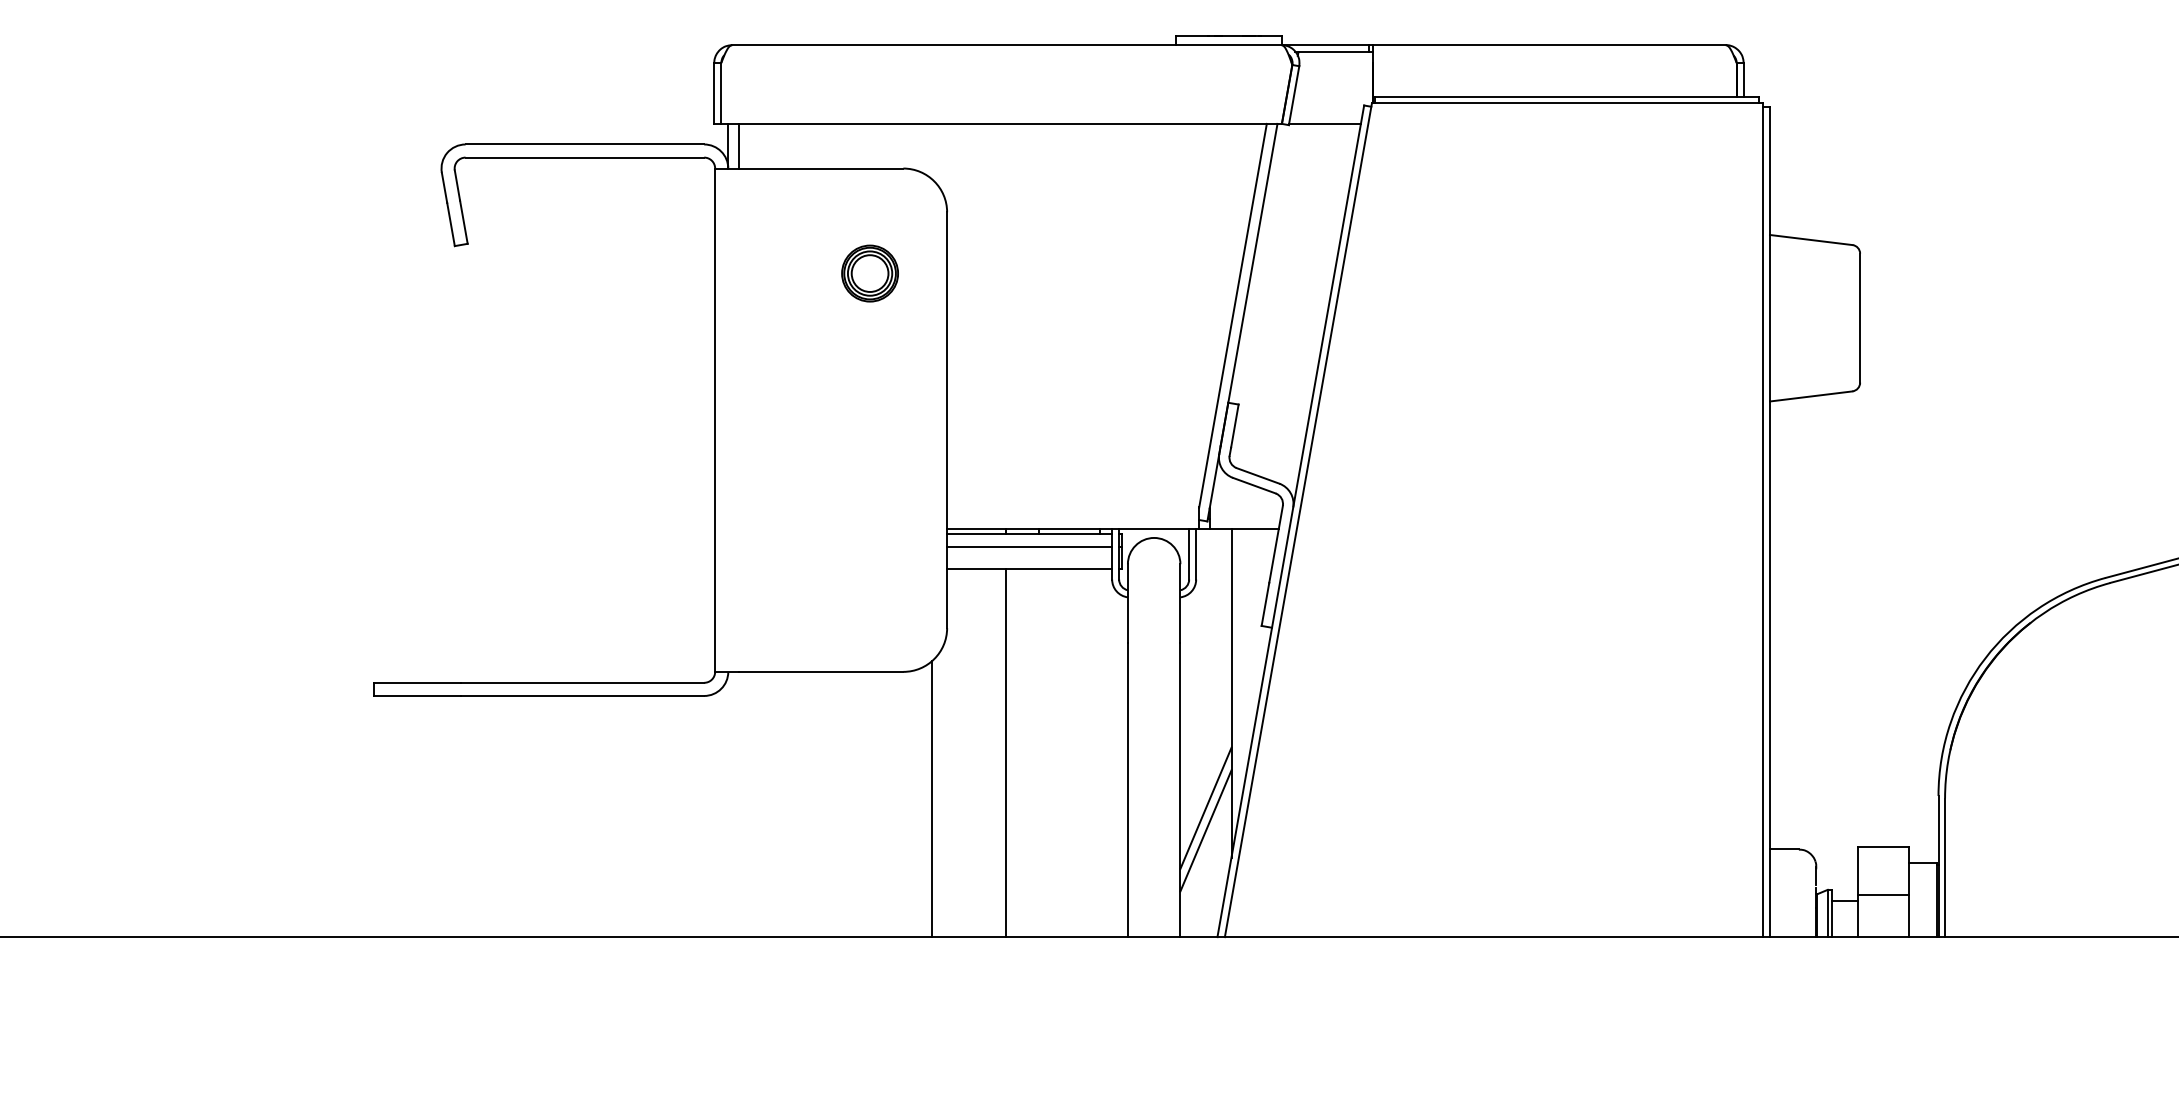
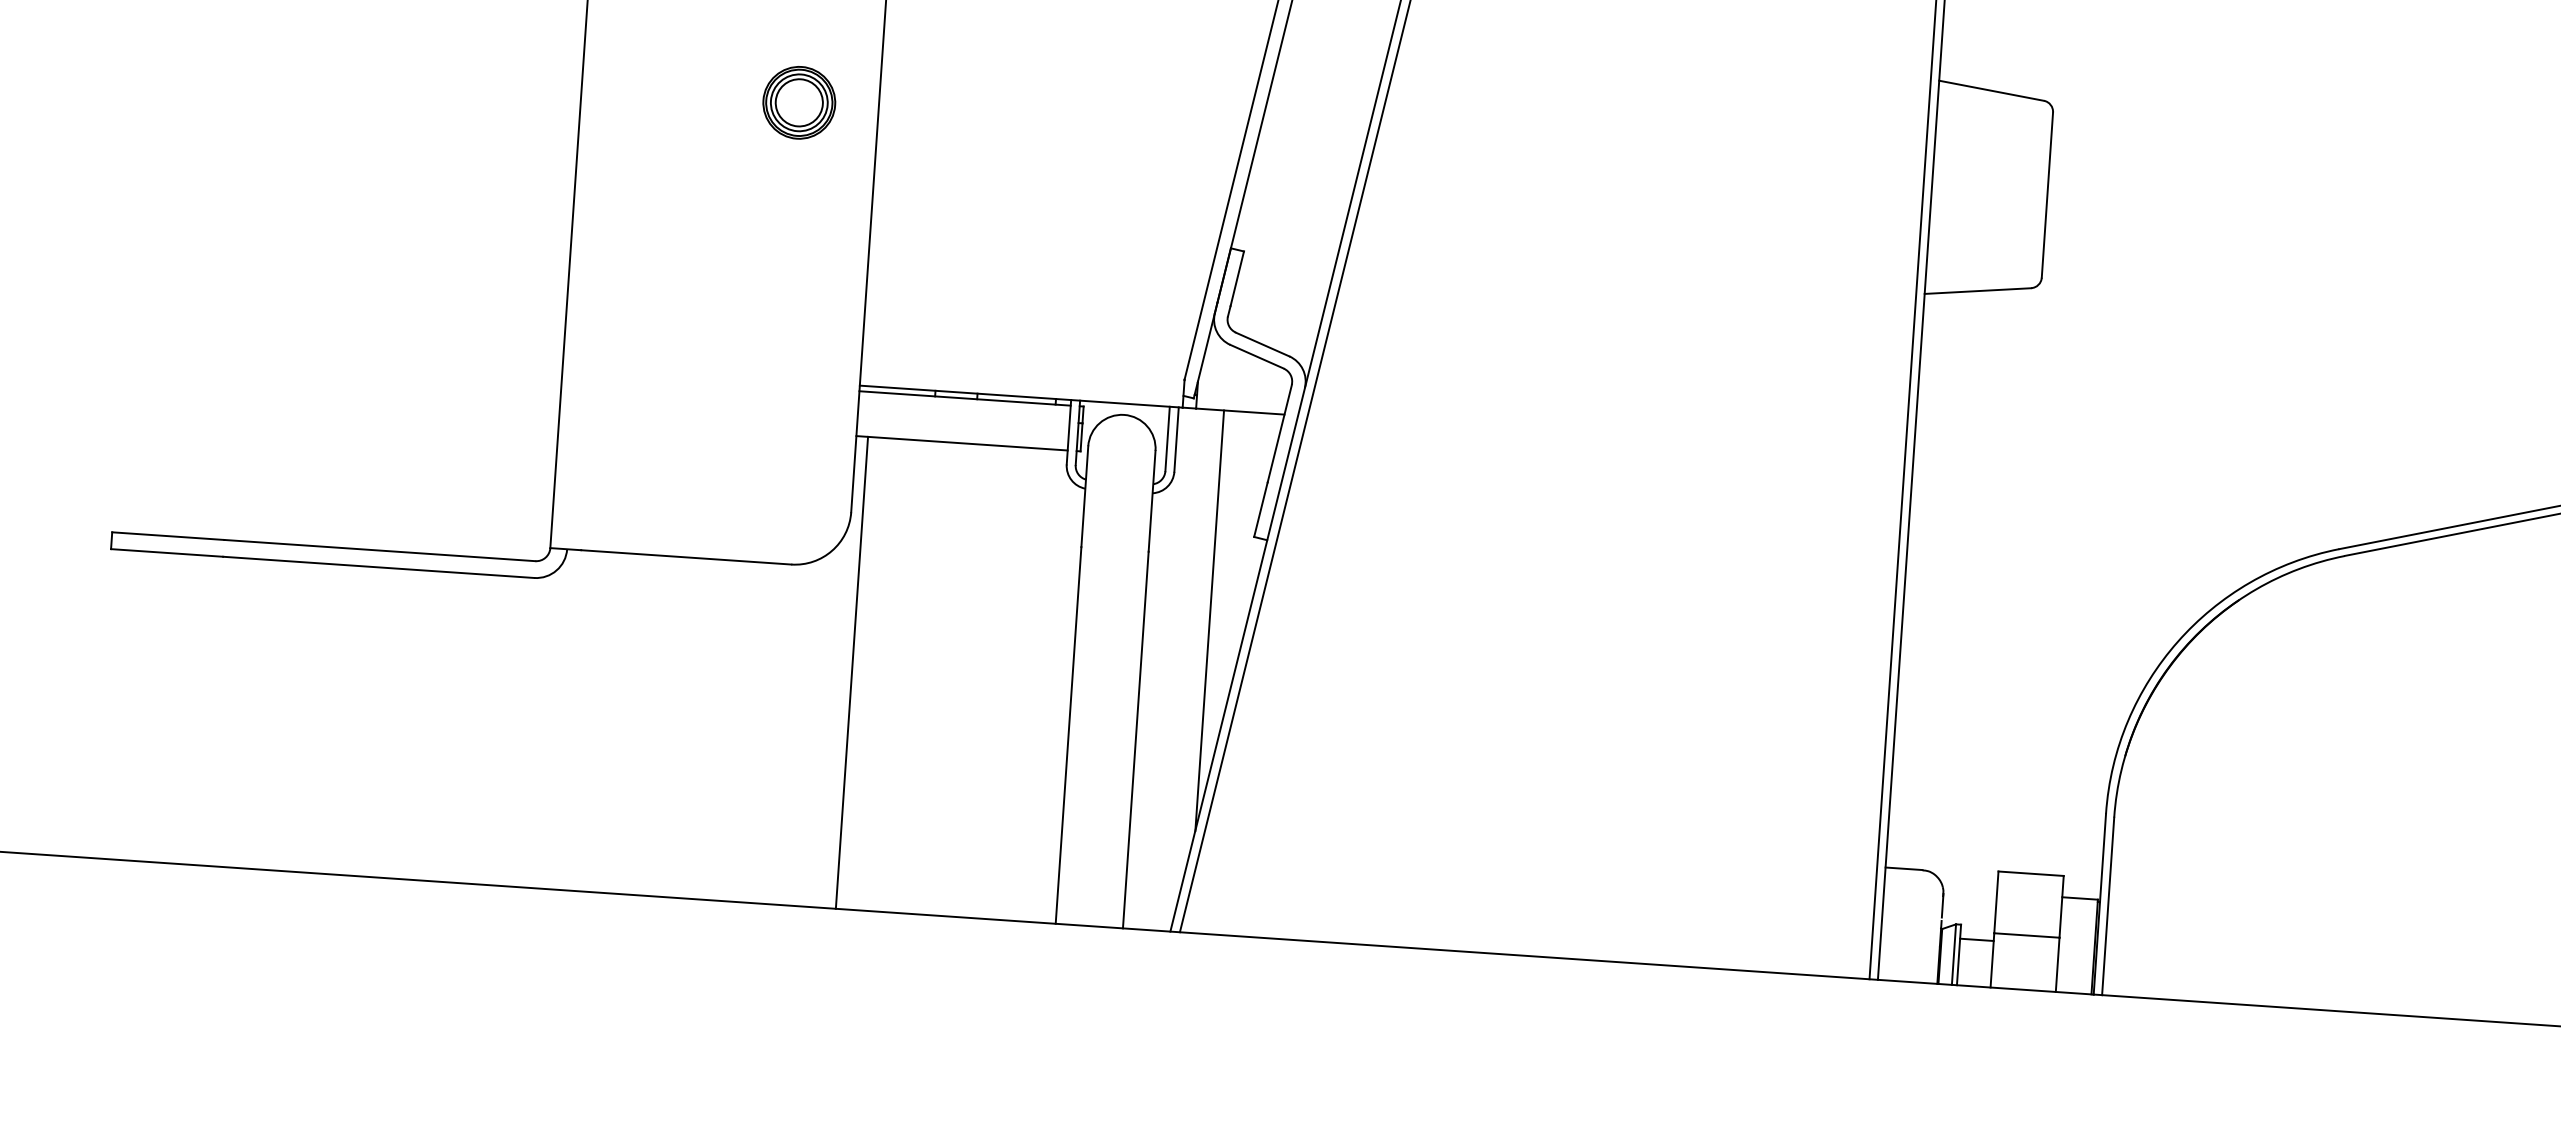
part: (869, 273) -> (798, 102), moved
line: (1029, 546) -> (963, 414), removed
line: (1006, 752) -> (852, 672), moved
line: (931, 799) -> (816, 730), removed
line: (1205, 807) -> (1166, 764), removed
line: (1205, 830) -> (1164, 794), removed

